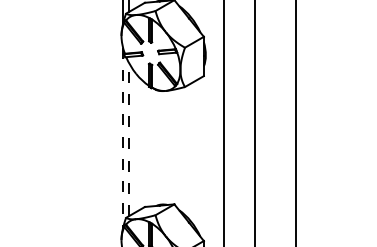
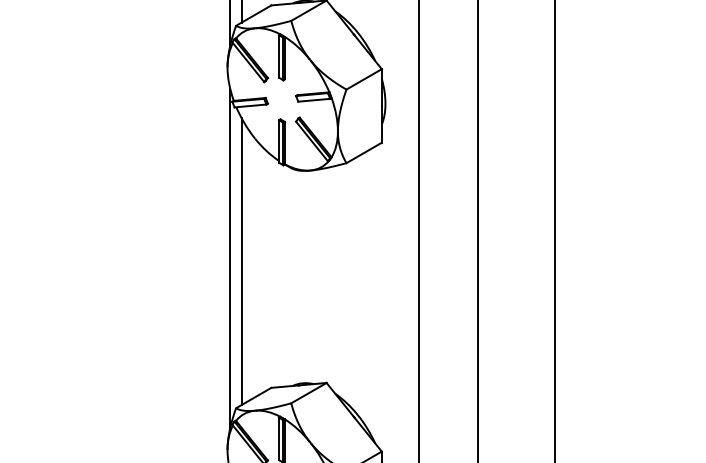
line: (123, 138) -> (231, 259), dashed -> solid
line: (129, 139) -> (242, 261), dashed -> solid

